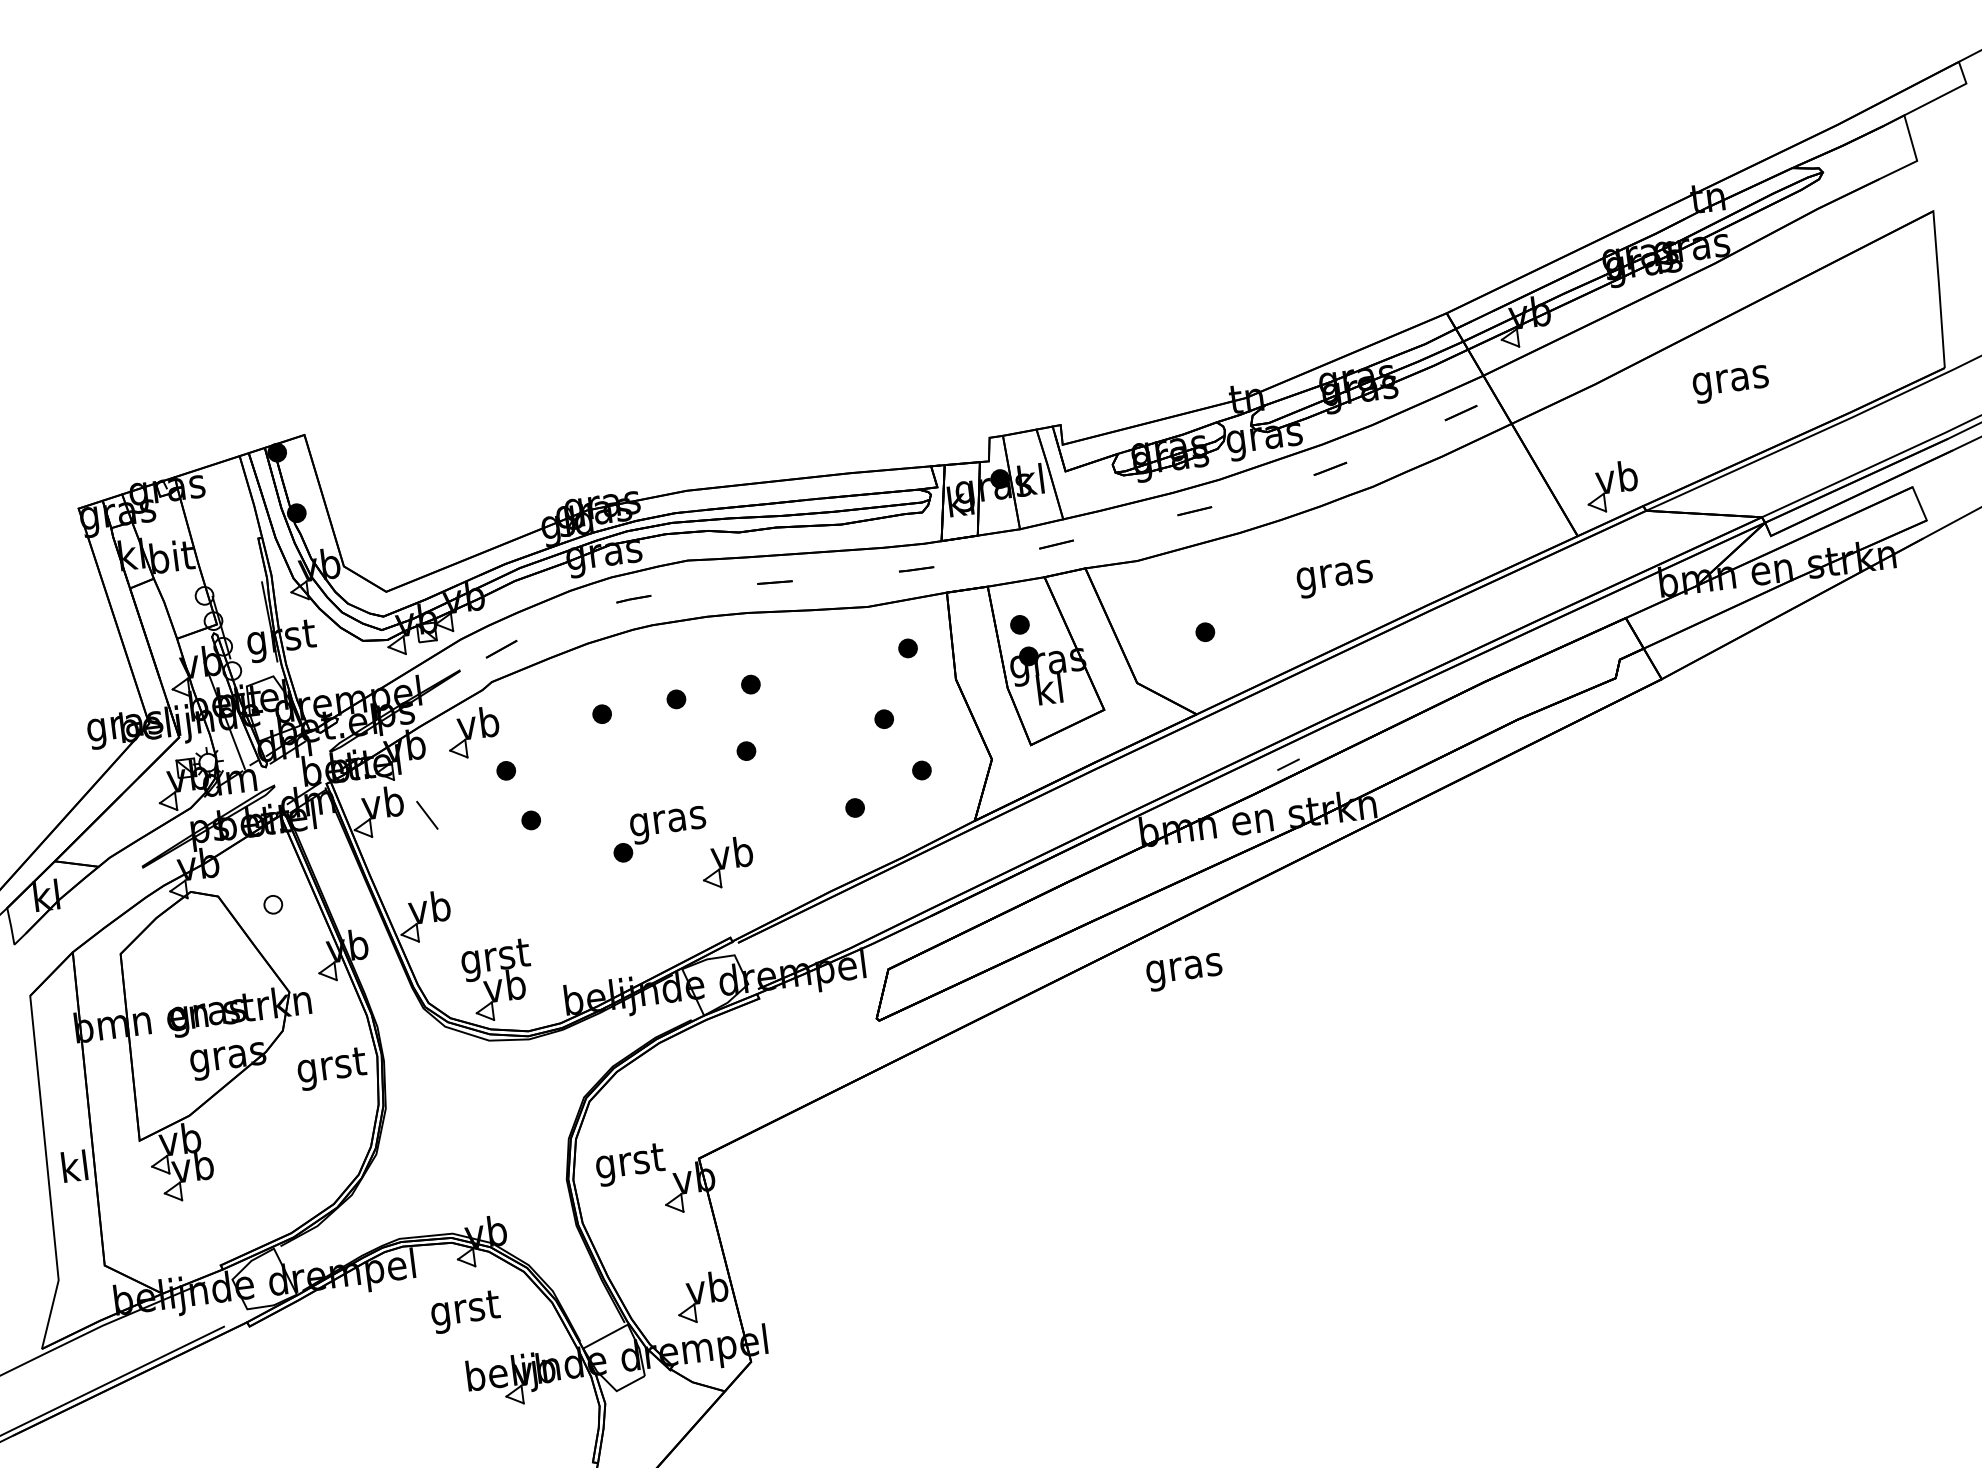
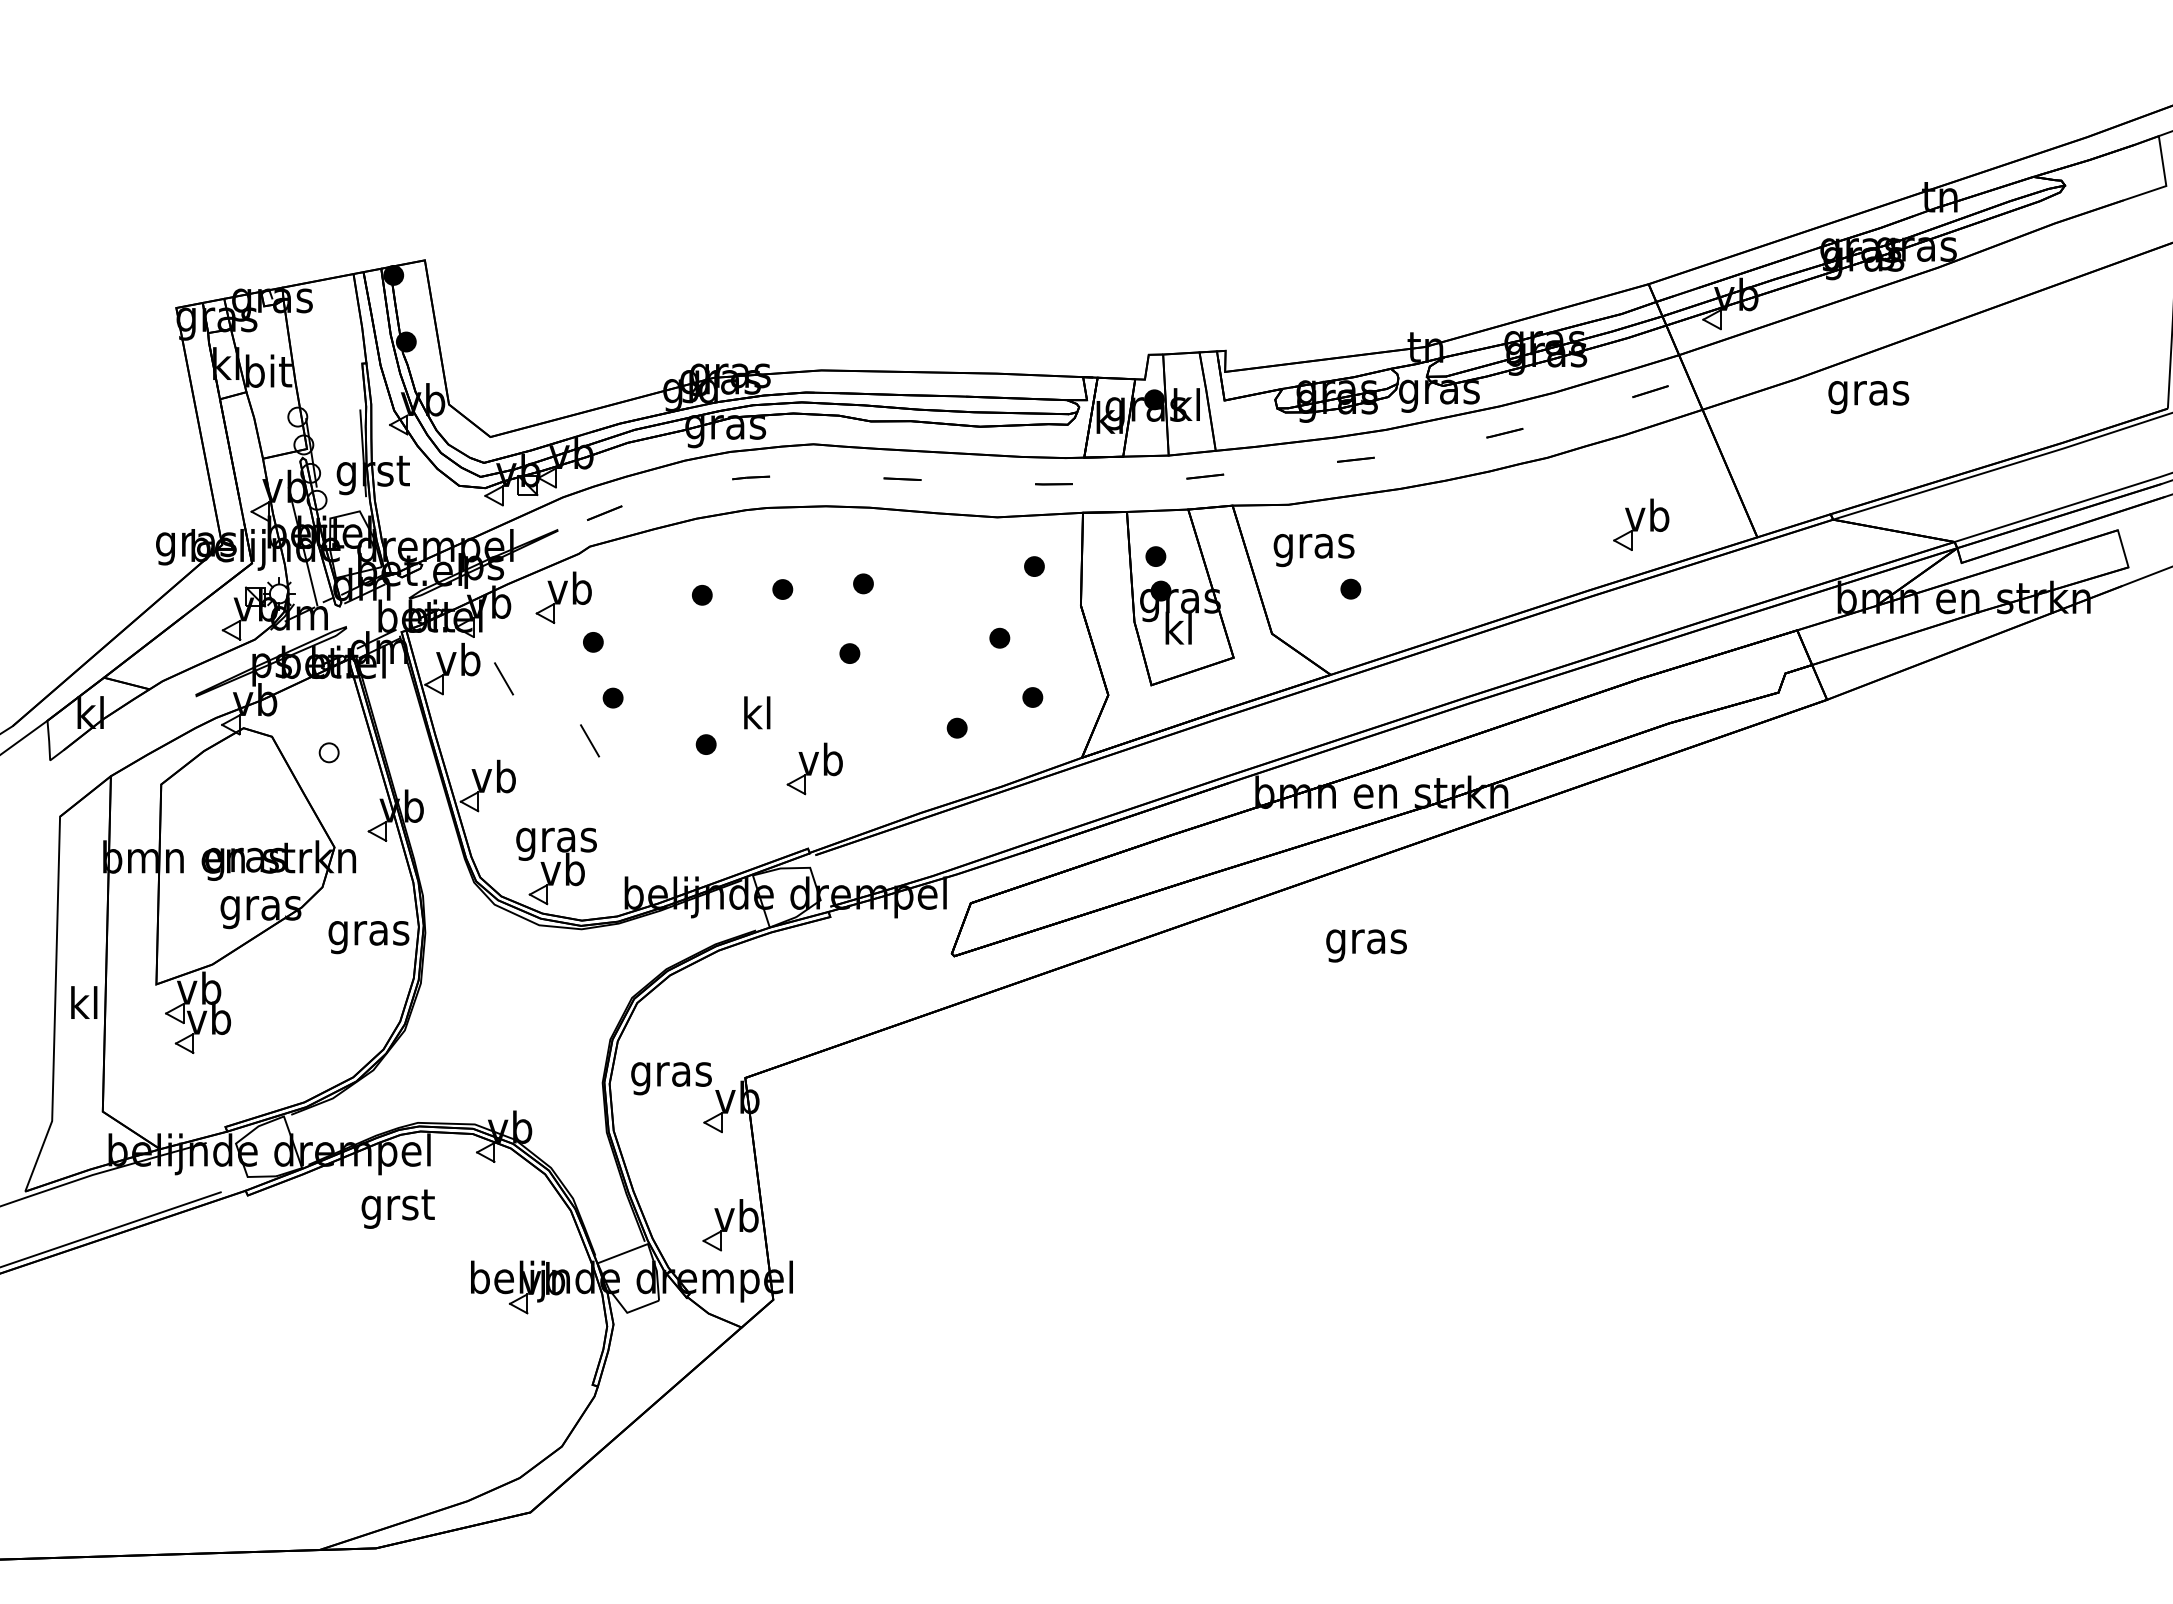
text: (1730, 384) -> (1868, 397), moved
part: (1612, 486) -> (1641, 524), moved
text: (1334, 579) -> (1313, 550), moved
line: (1287, 764) -> (1420, 740), removed
text: (667, 821) -> (757, 717), gras -> kl
line: (515, 862) -> (590, 740), added
text: (495, 959) -> (556, 840), grst -> gras
text: (1184, 971) -> (1366, 945), moved
text: (331, 1069) -> (368, 934), grst -> gras
text: (629, 1164) -> (671, 1075), grst -> gras
text: (464, 1311) -> (397, 1208), moved

